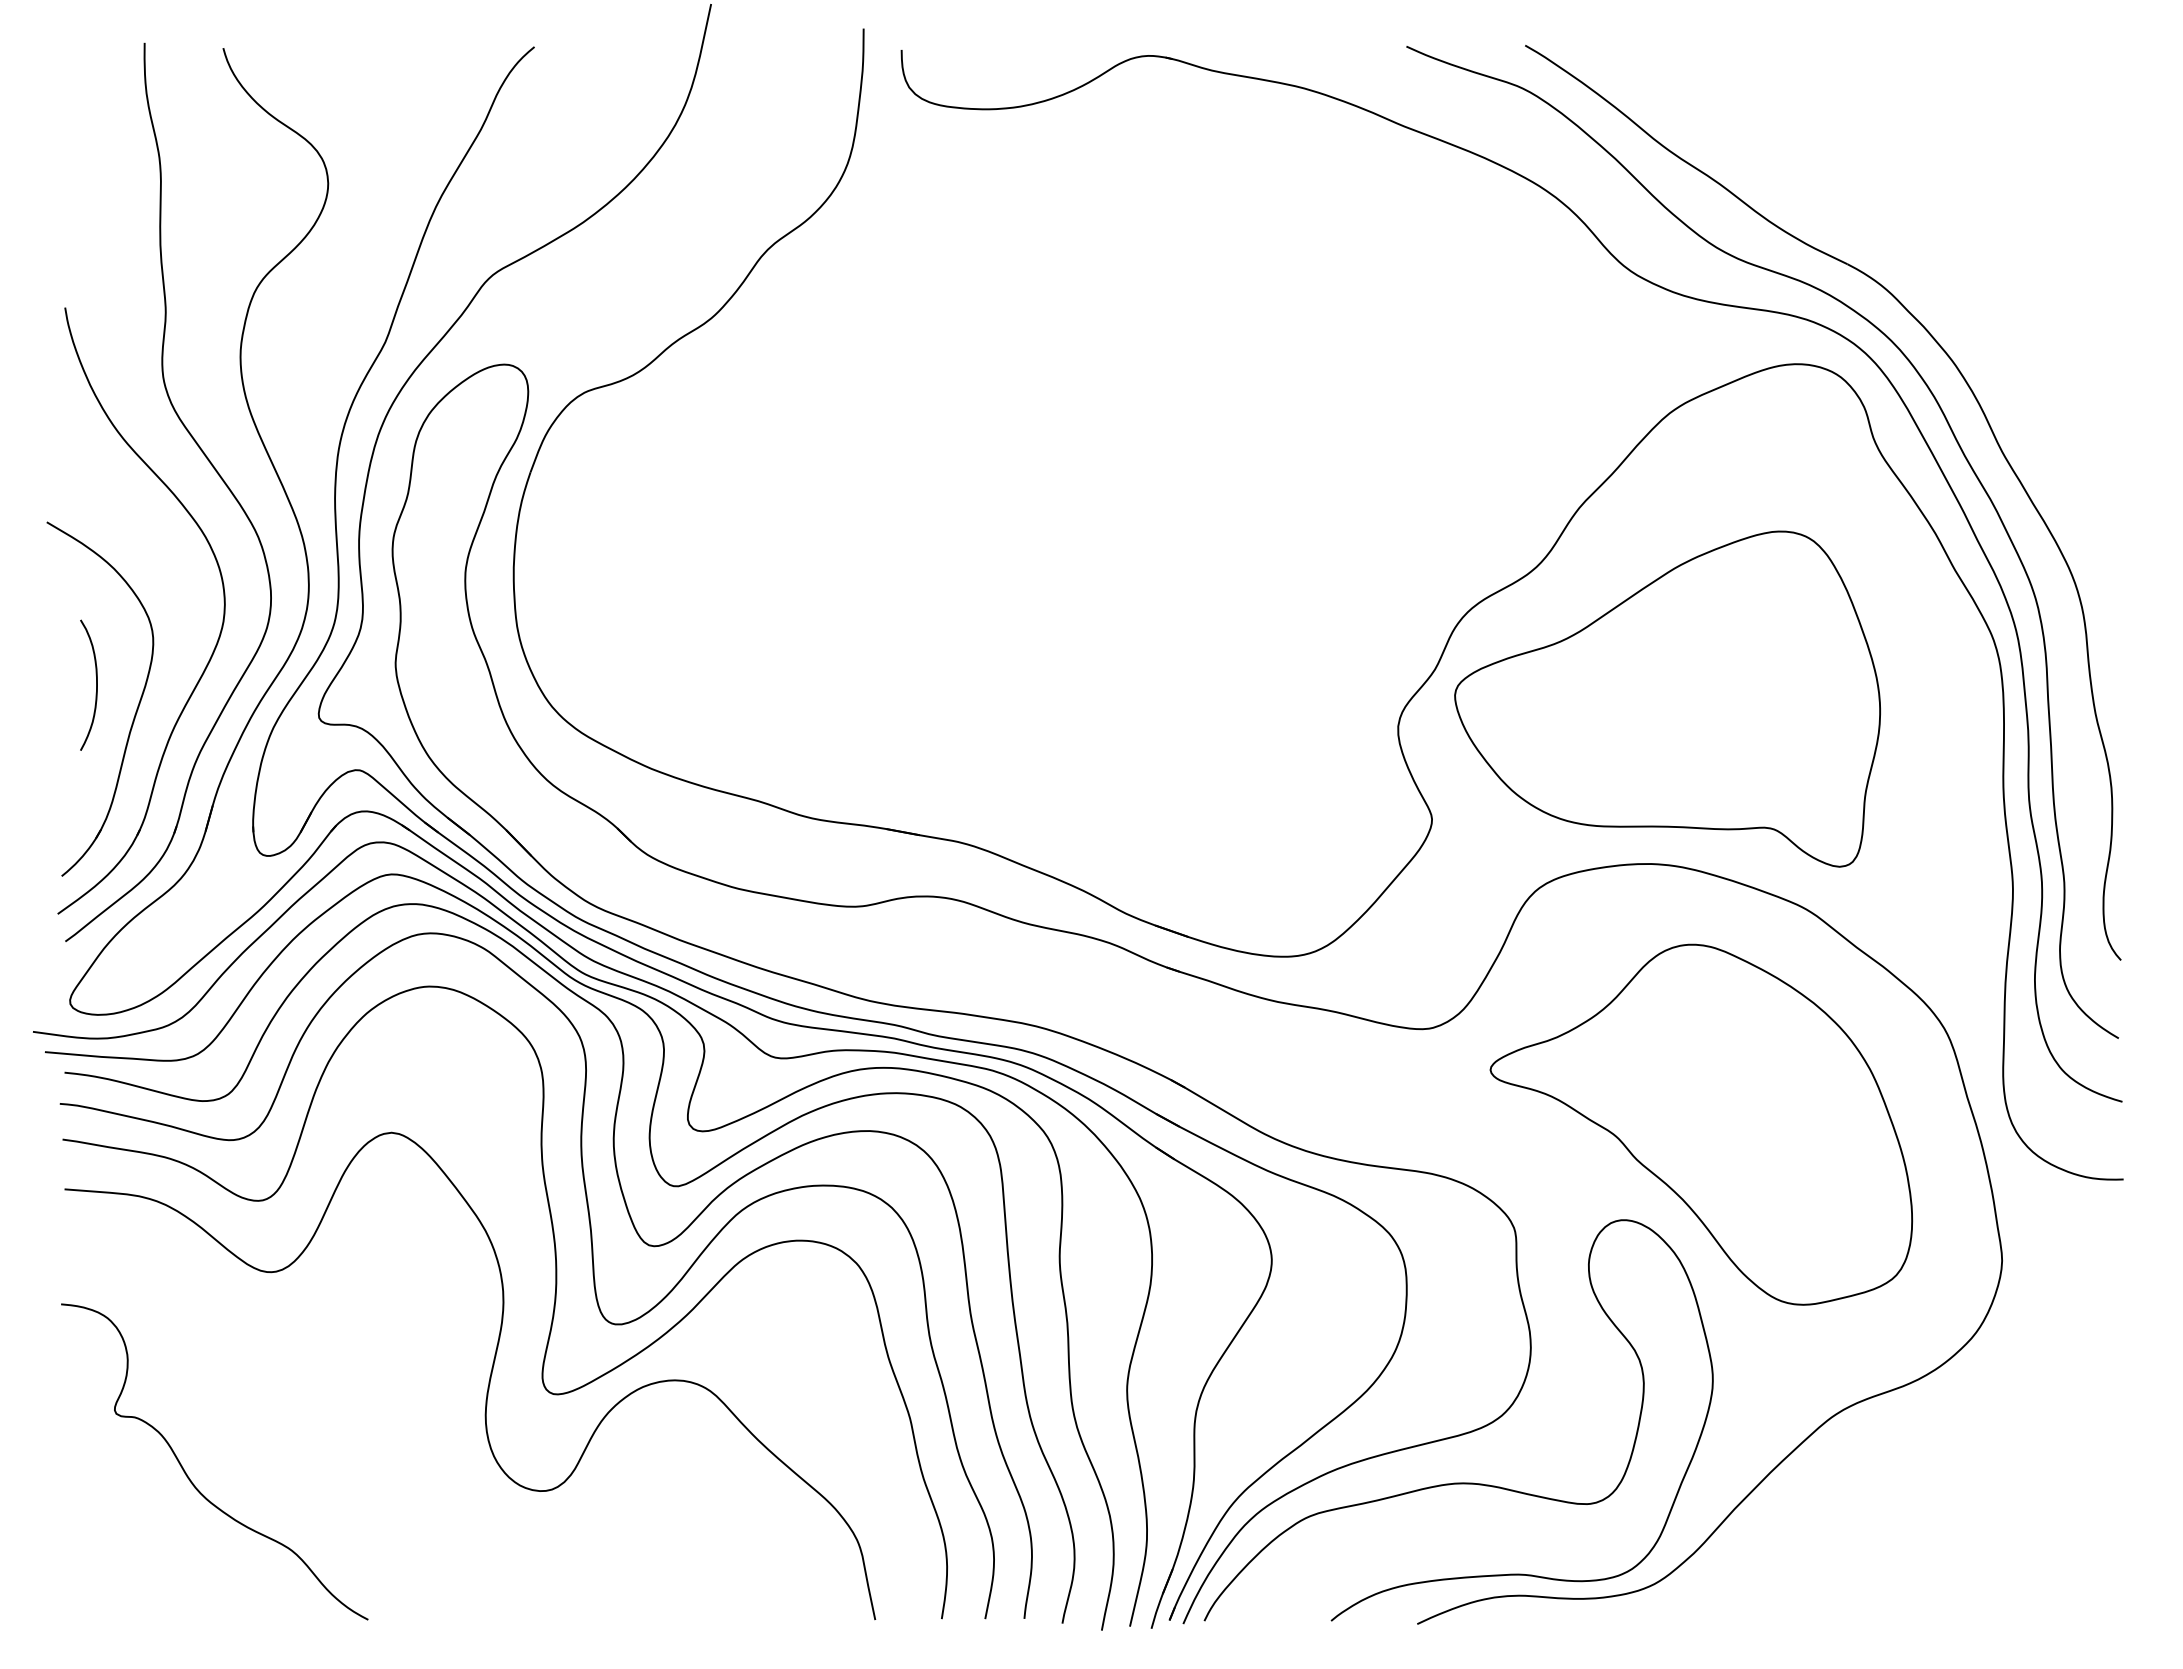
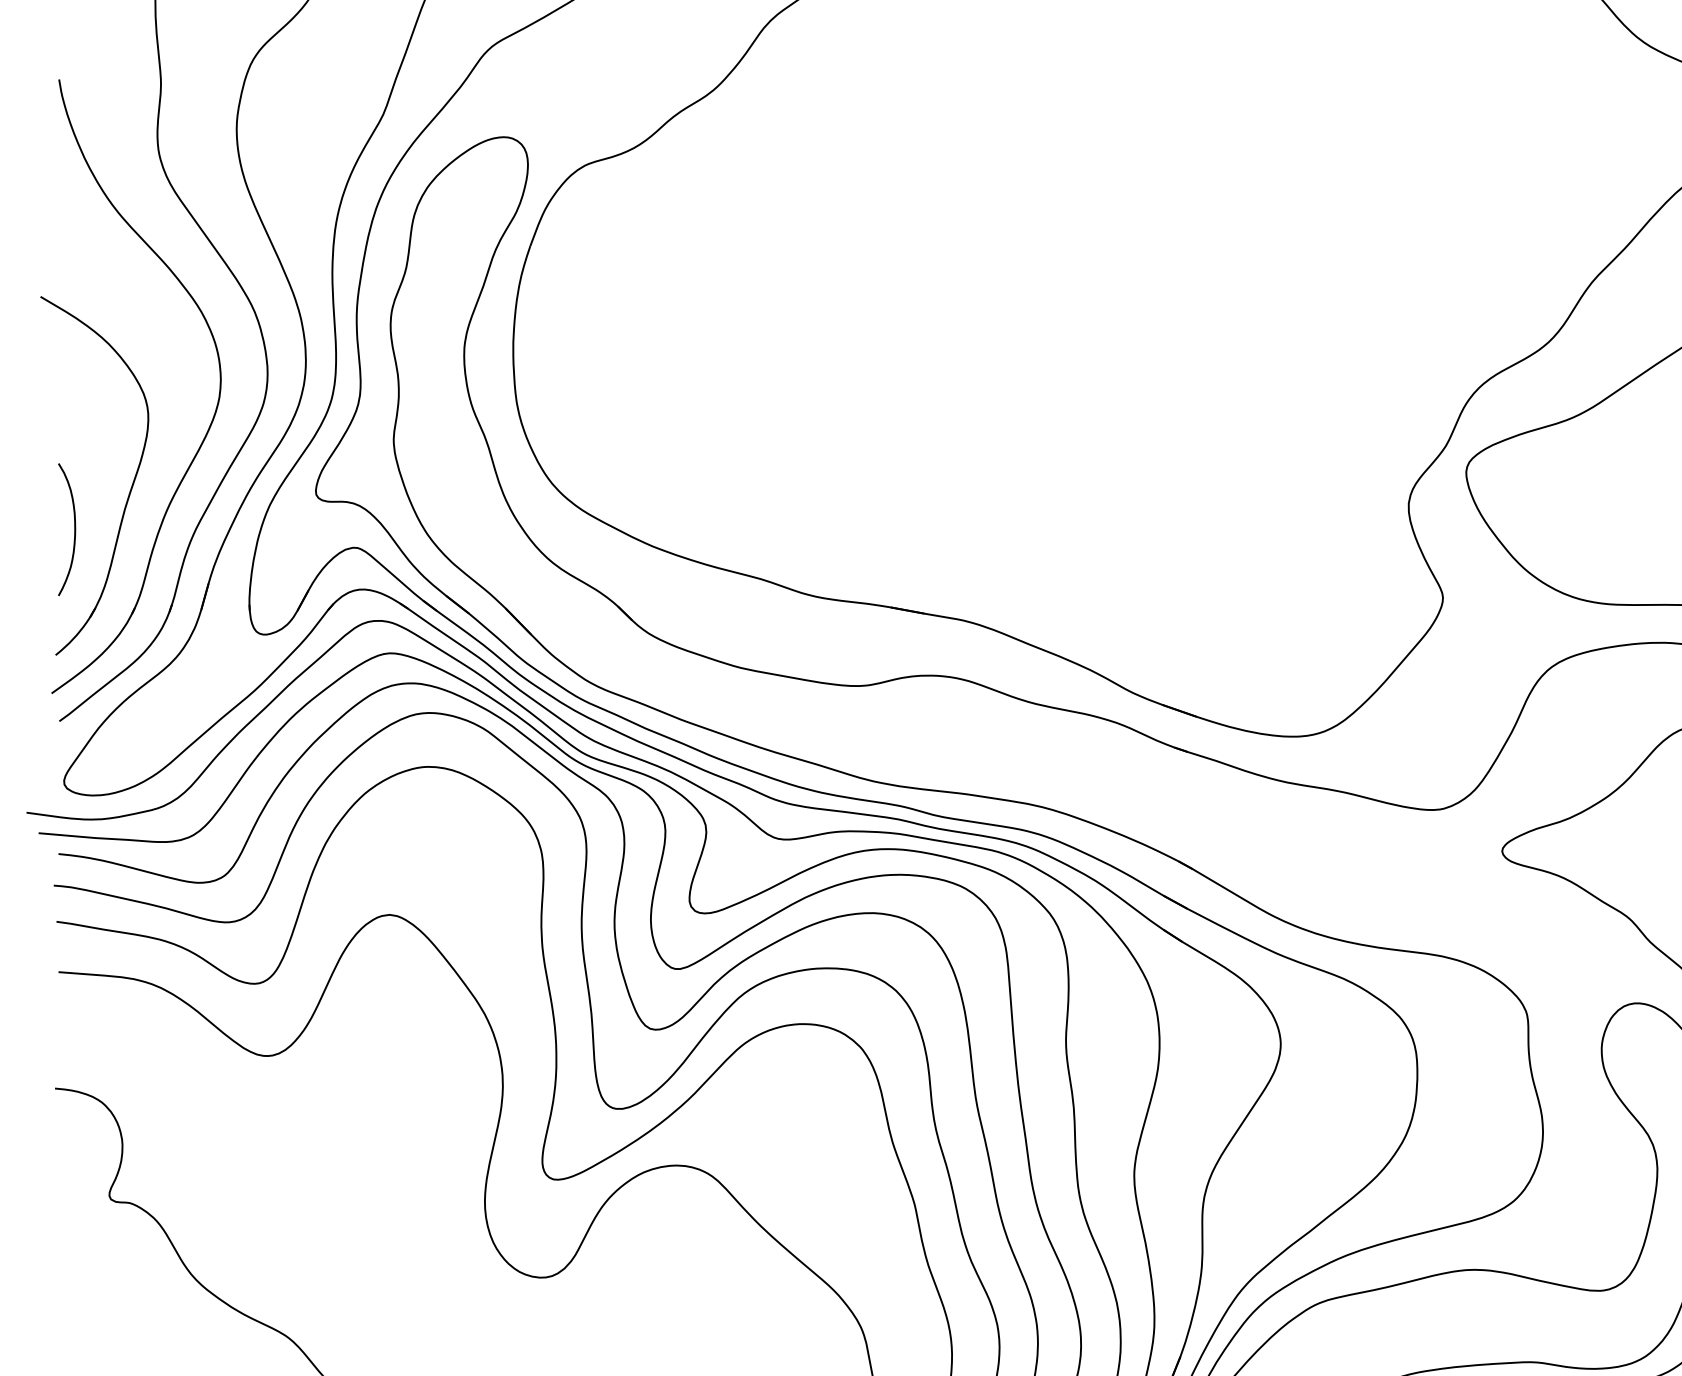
curve: (96, 684) -> (74, 528), moved

